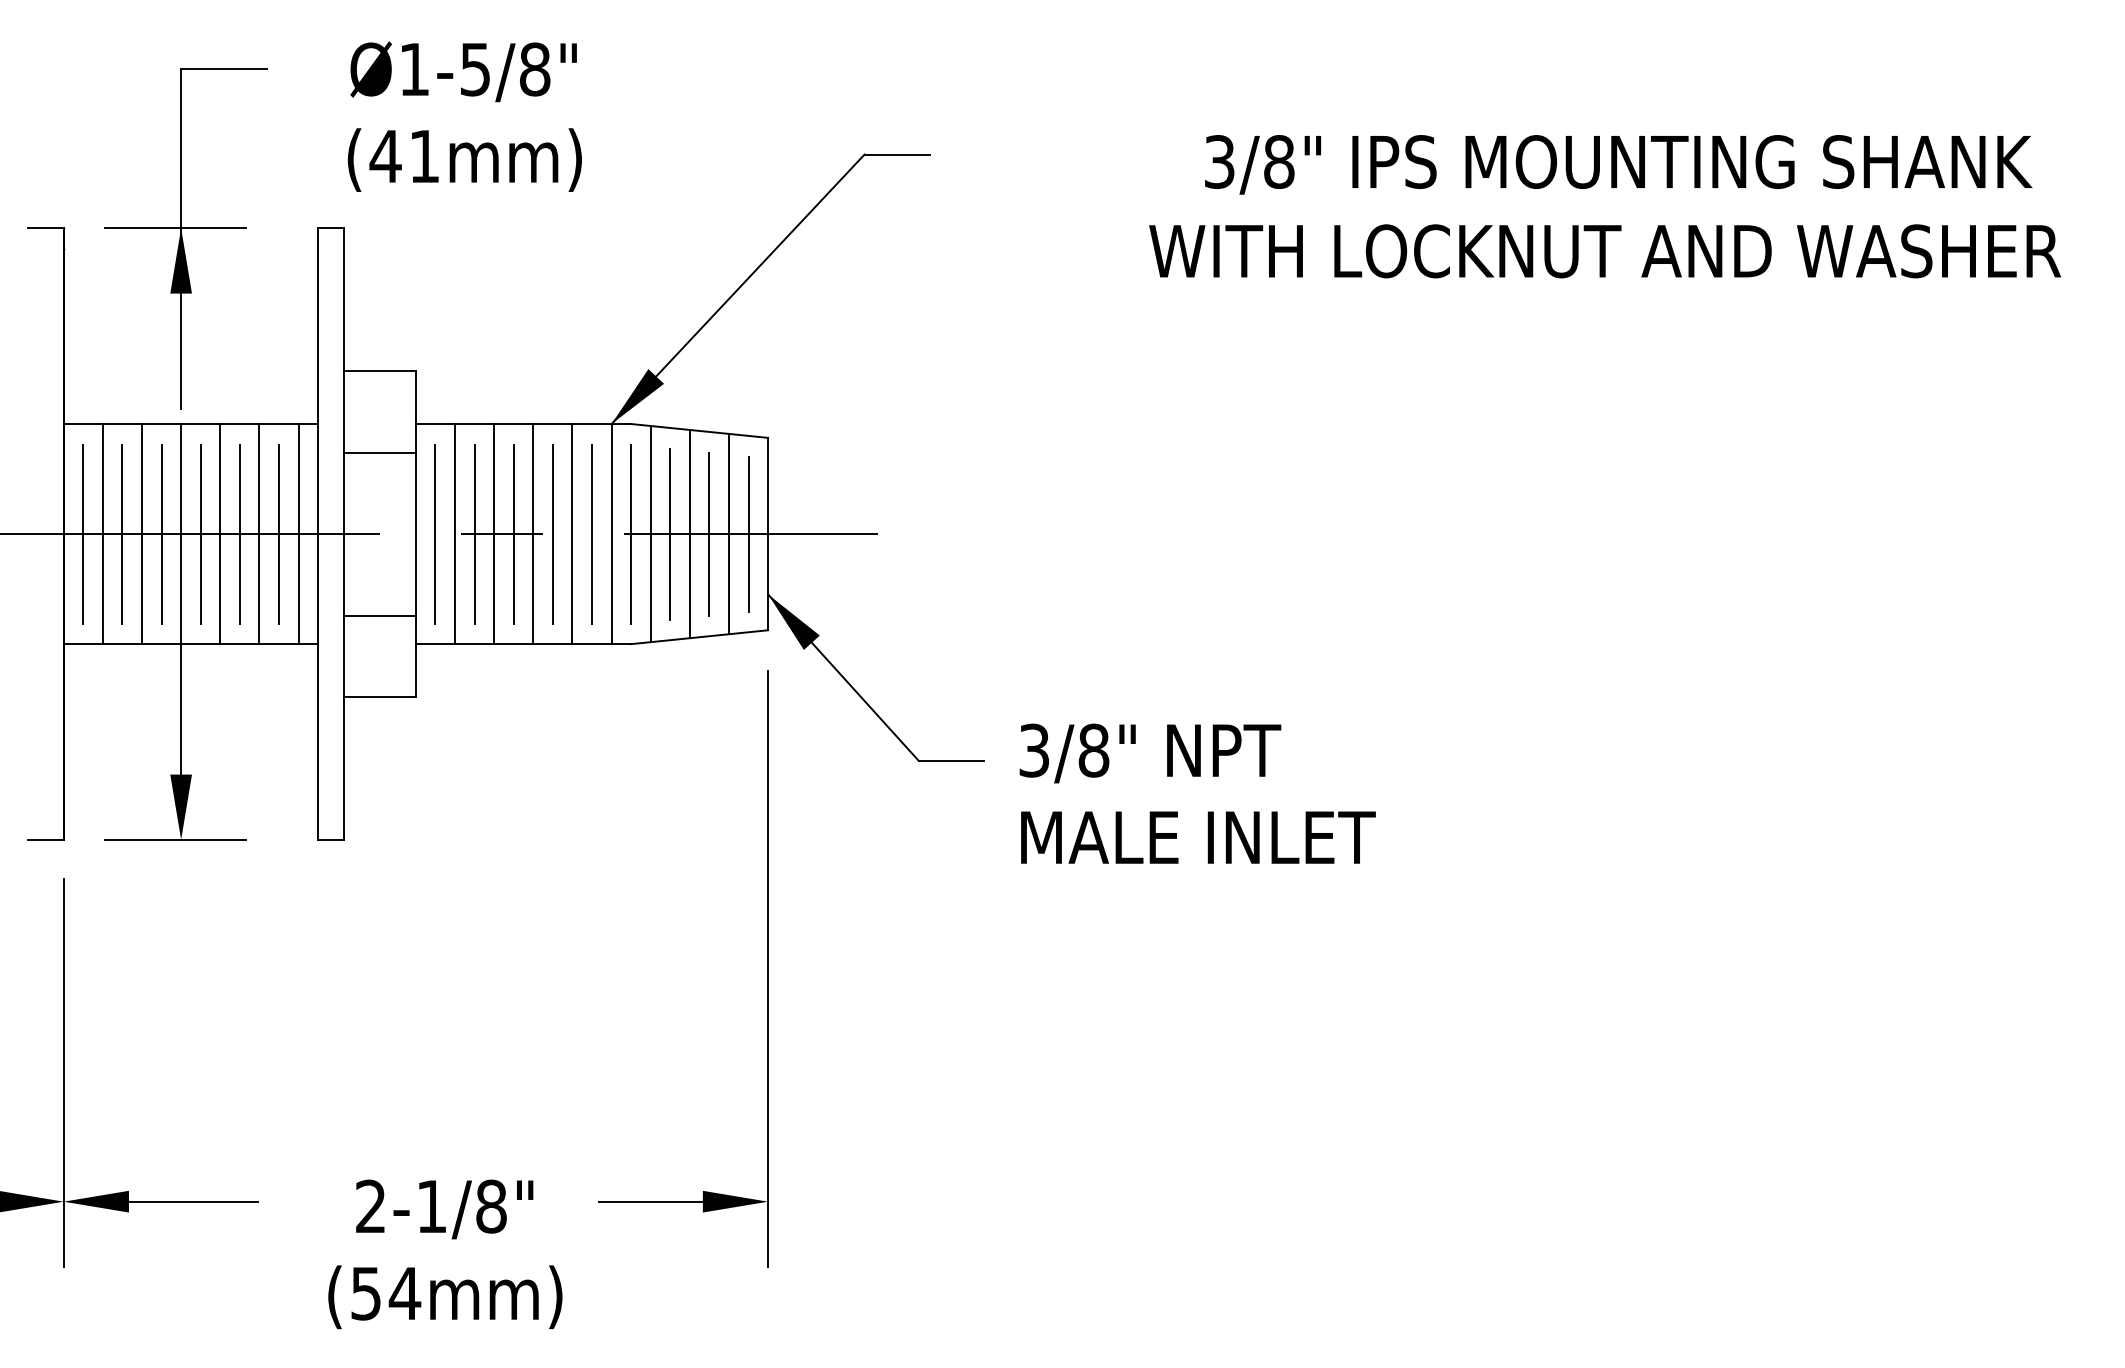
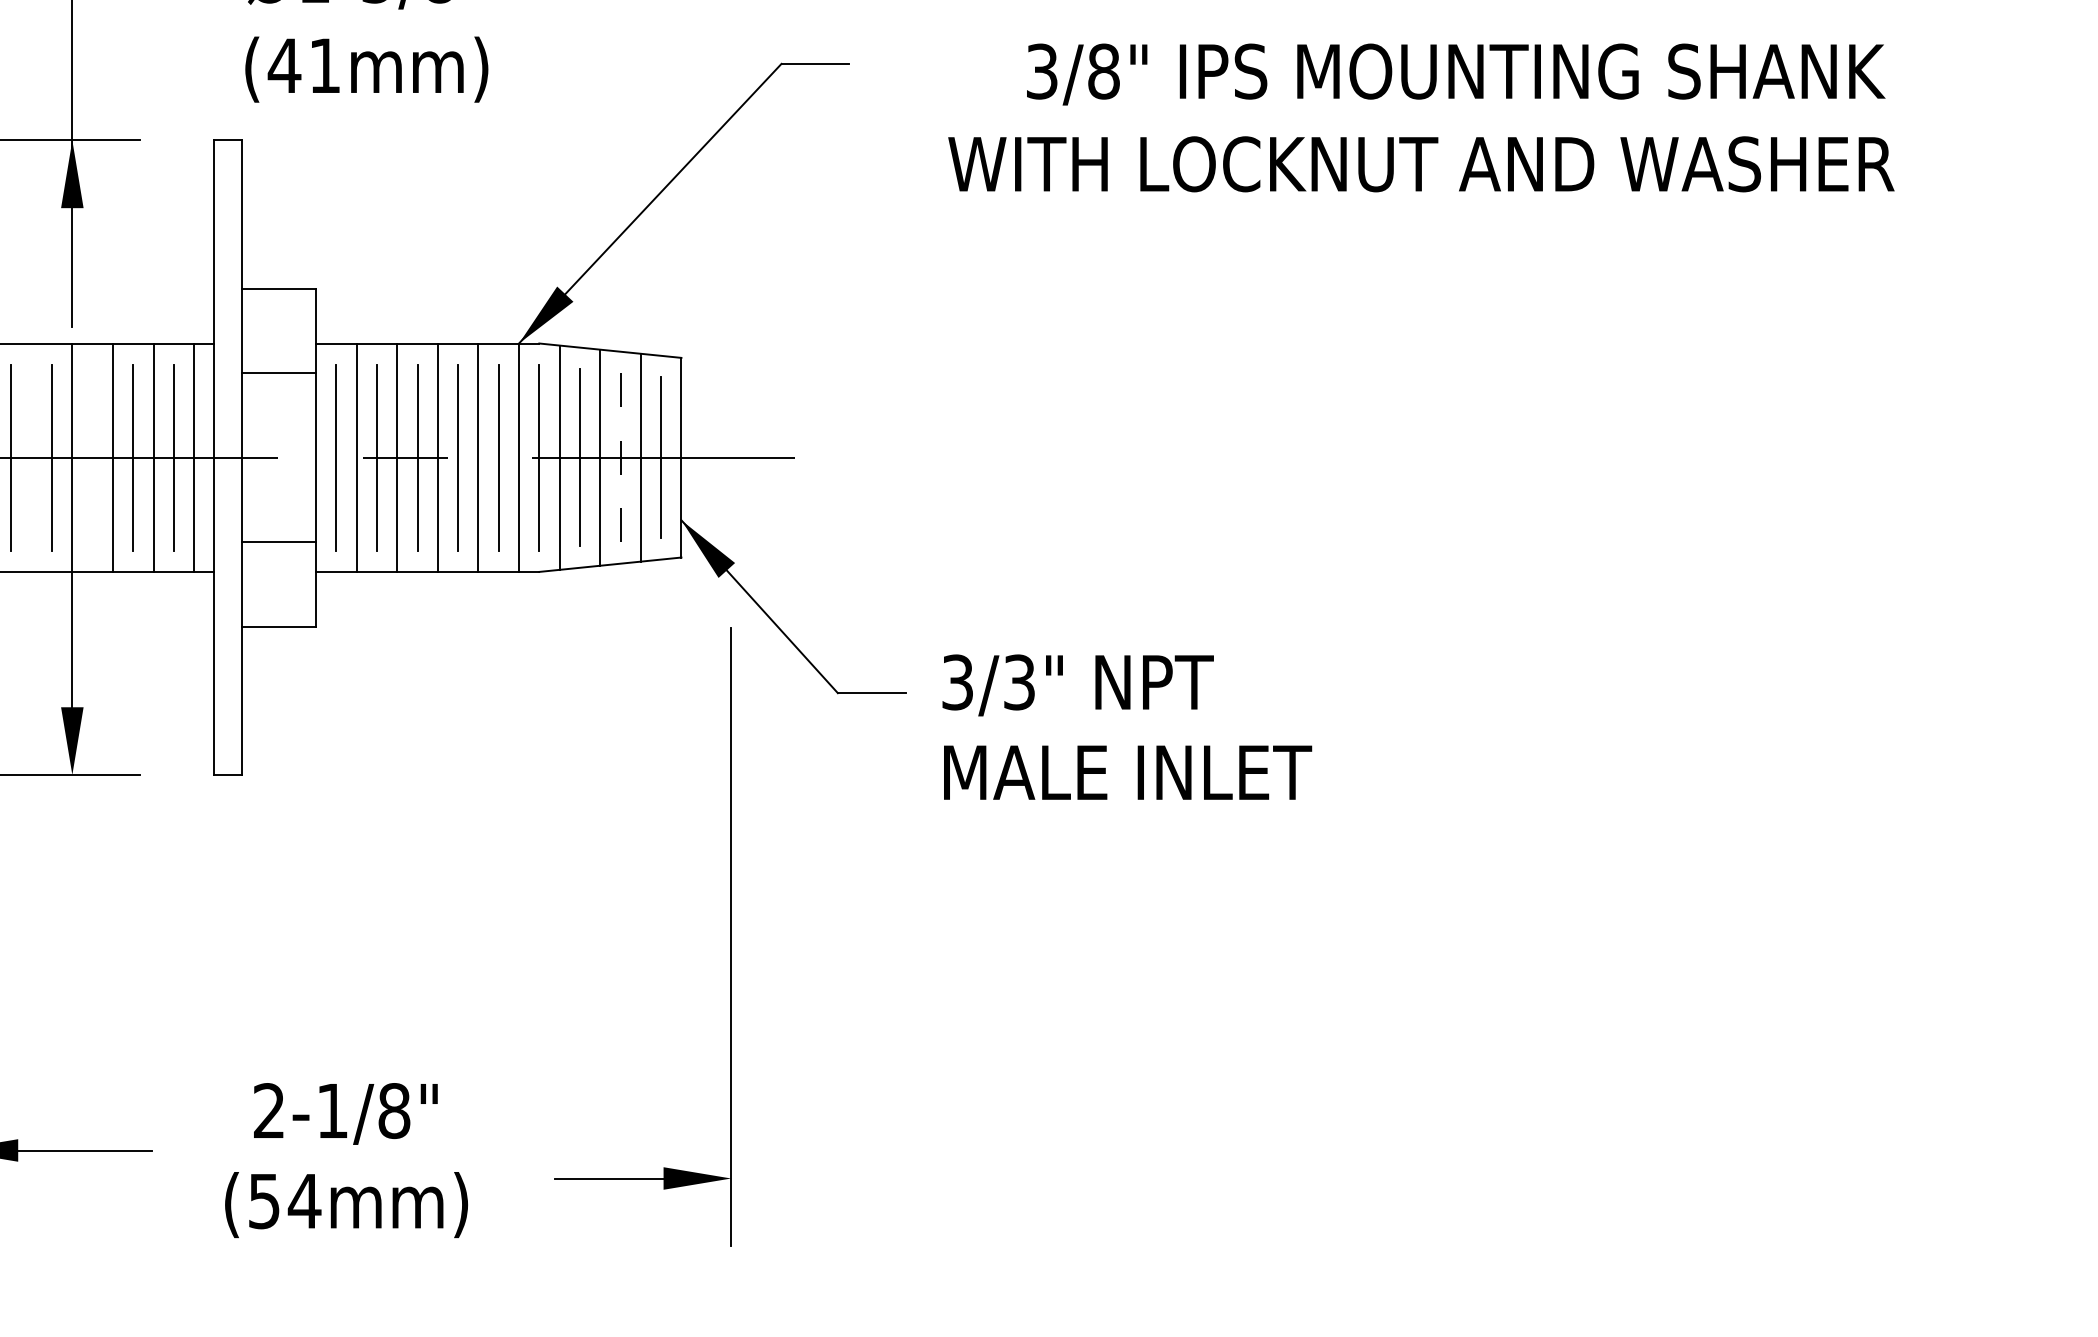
text: (1618, 164) -> (1455, 74), moved
text: (1605, 251) -> (1421, 164), moved
line: (200, 533) -> (92, 457), removed
line: (709, 533) -> (620, 457), solid -> dashed
line: (142, 534) -> (32, 458), removed
text: (1093, 750) -> (1019, 682), 3/8" -> 3/3"
part: (767, 968) -> (730, 936), moved
text: (445, 1254) -> (346, 1160), moved

